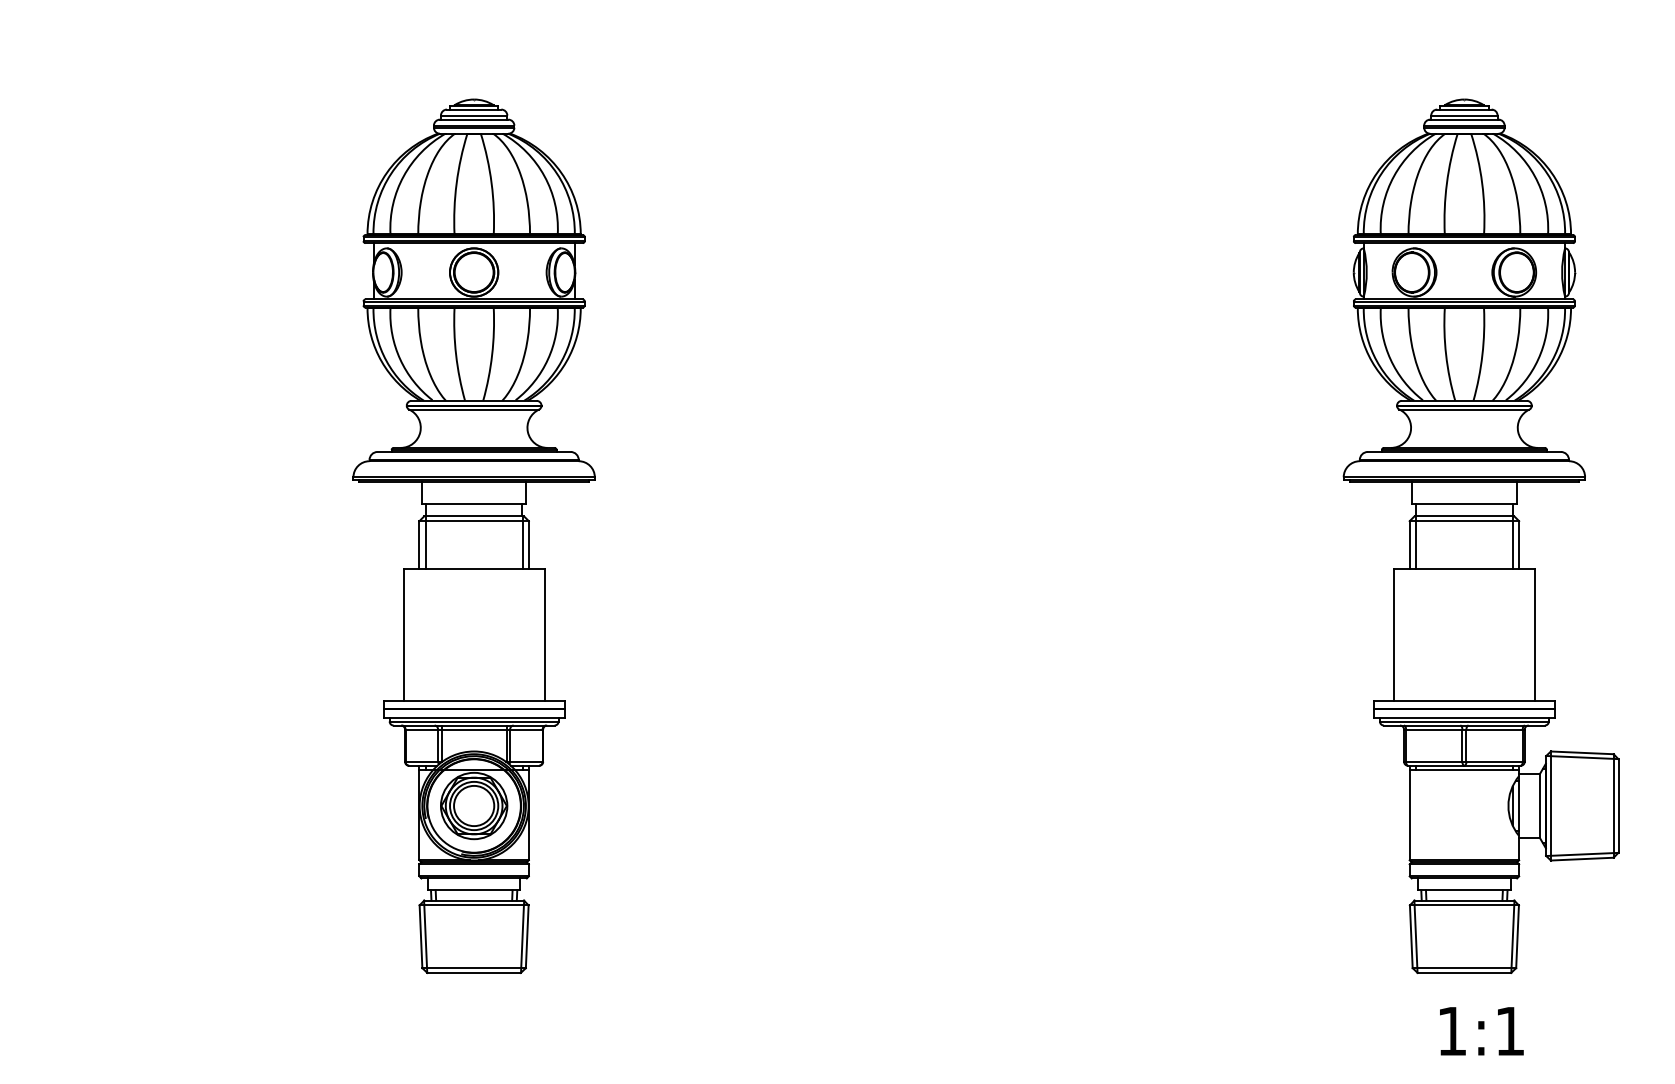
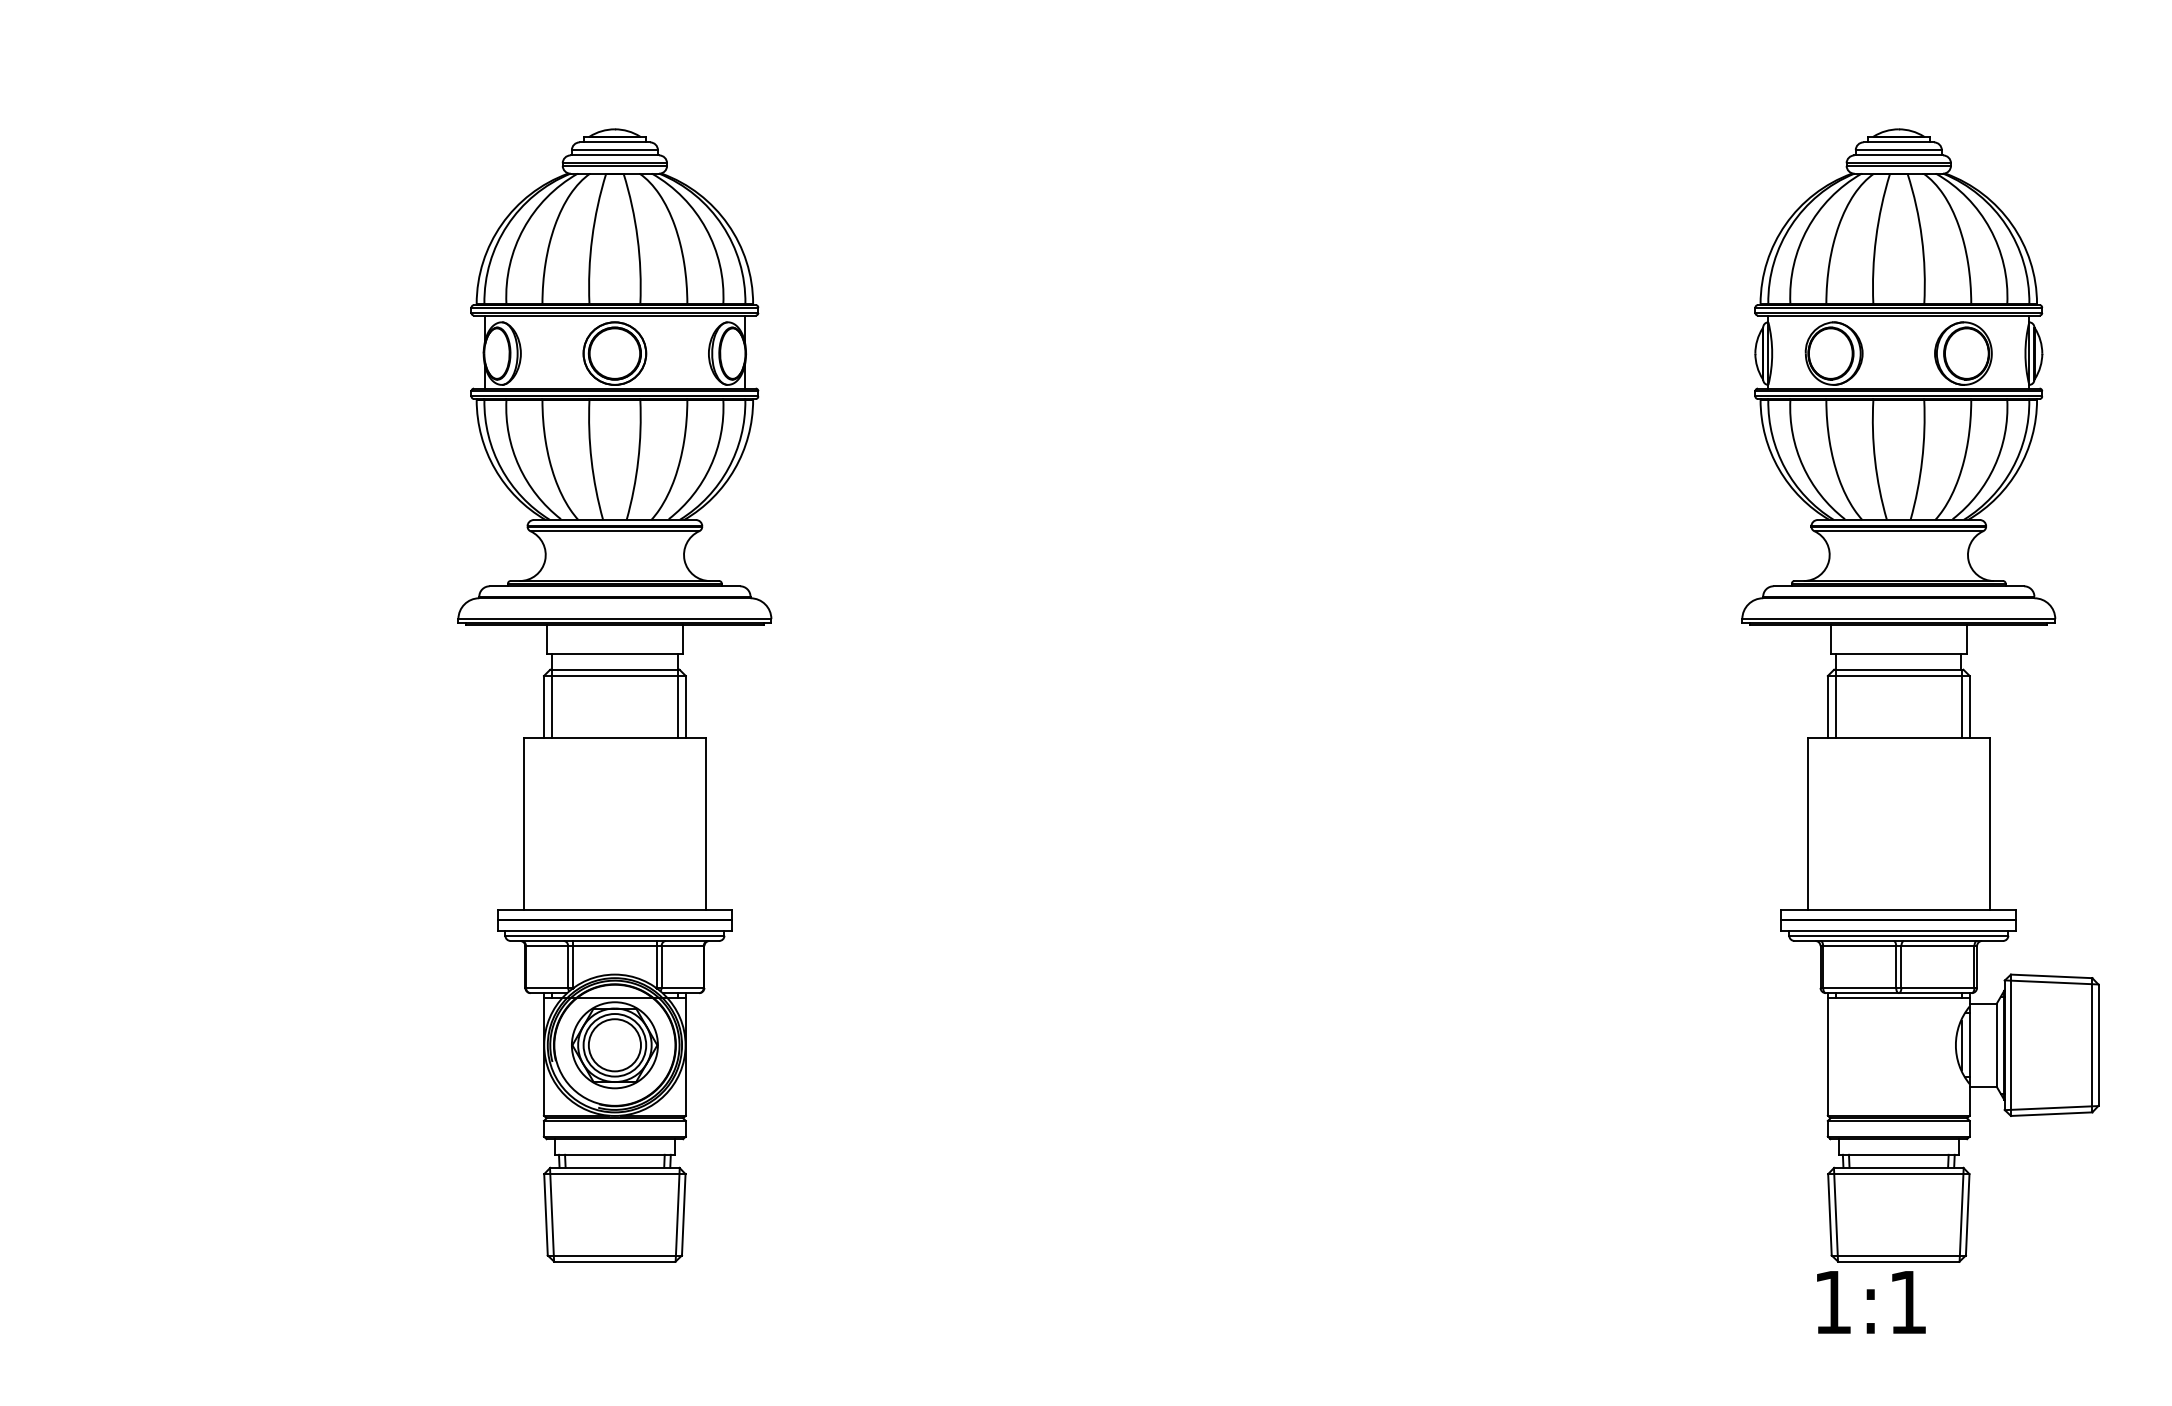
text: (1481, 1031) -> (1871, 1302), moved

